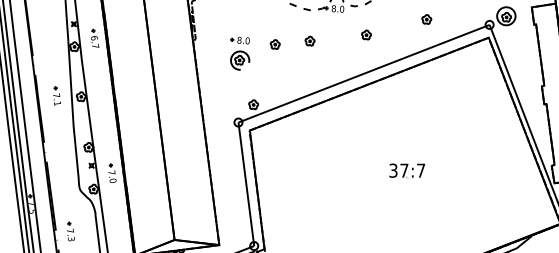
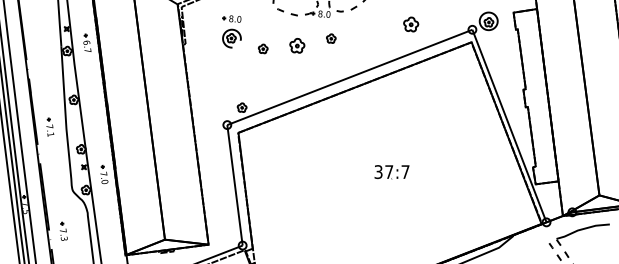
part: (426, 19) -> (410, 24), size x1.6
part: (366, 34) -> (331, 38), moved
part: (309, 41) -> (296, 45), size x1.6
part: (239, 53) -> (231, 31), moved
part: (57, 95) -> (50, 126), moved

